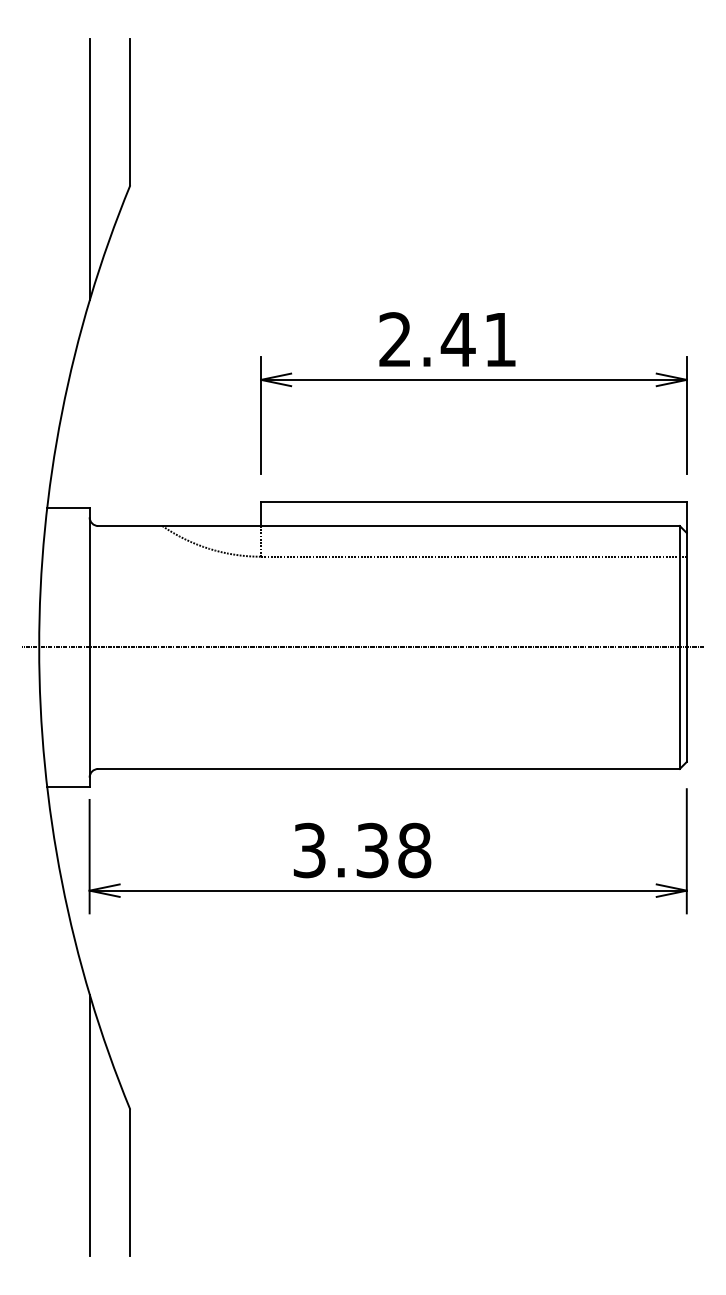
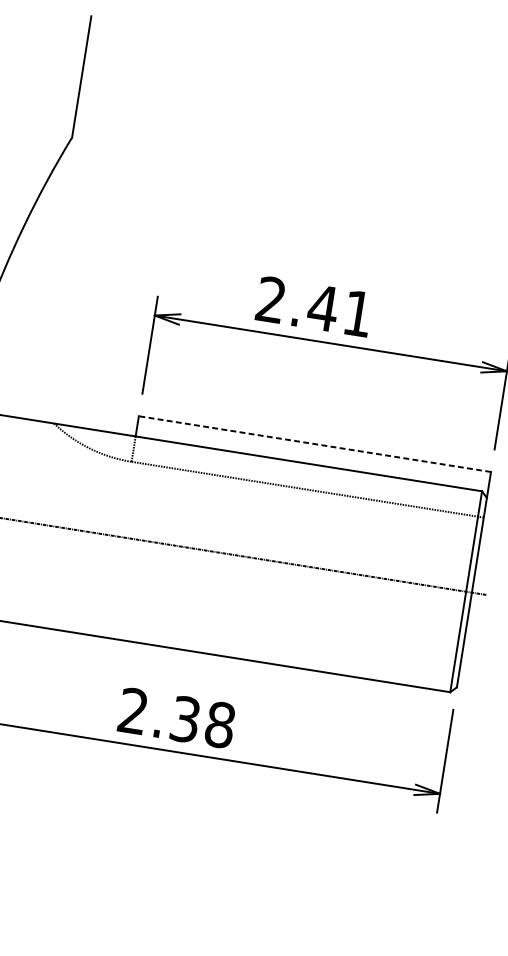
line: (89, 168) -> (40, 118), removed
line: (473, 501) -> (314, 443), solid -> dashed
text: (309, 850) -> (133, 711), 3.38 -> 2.38

